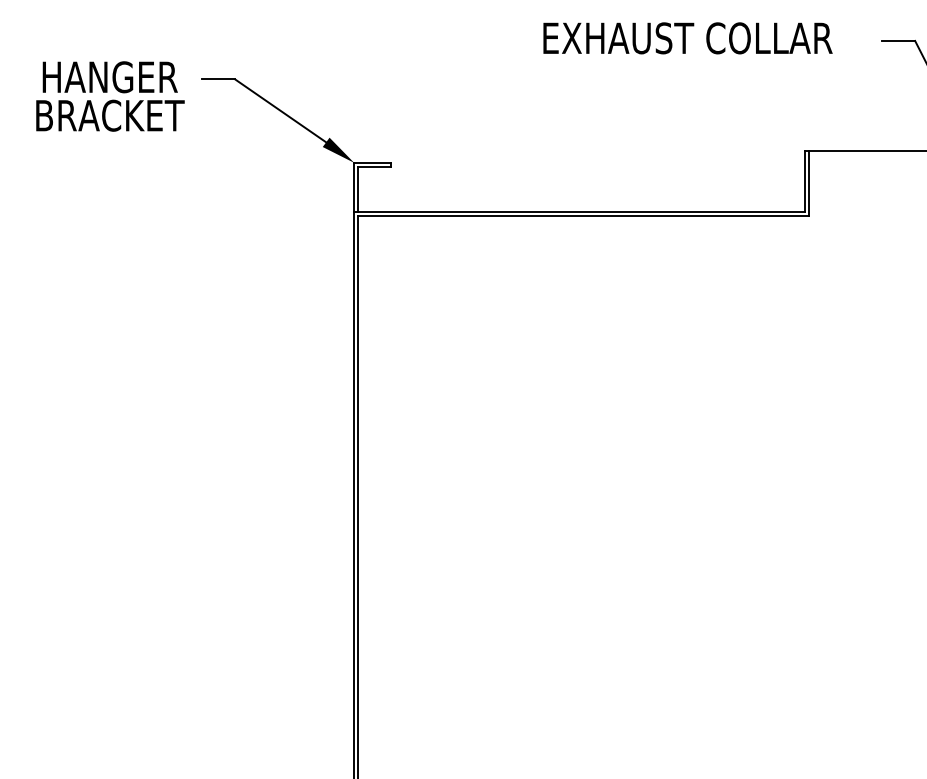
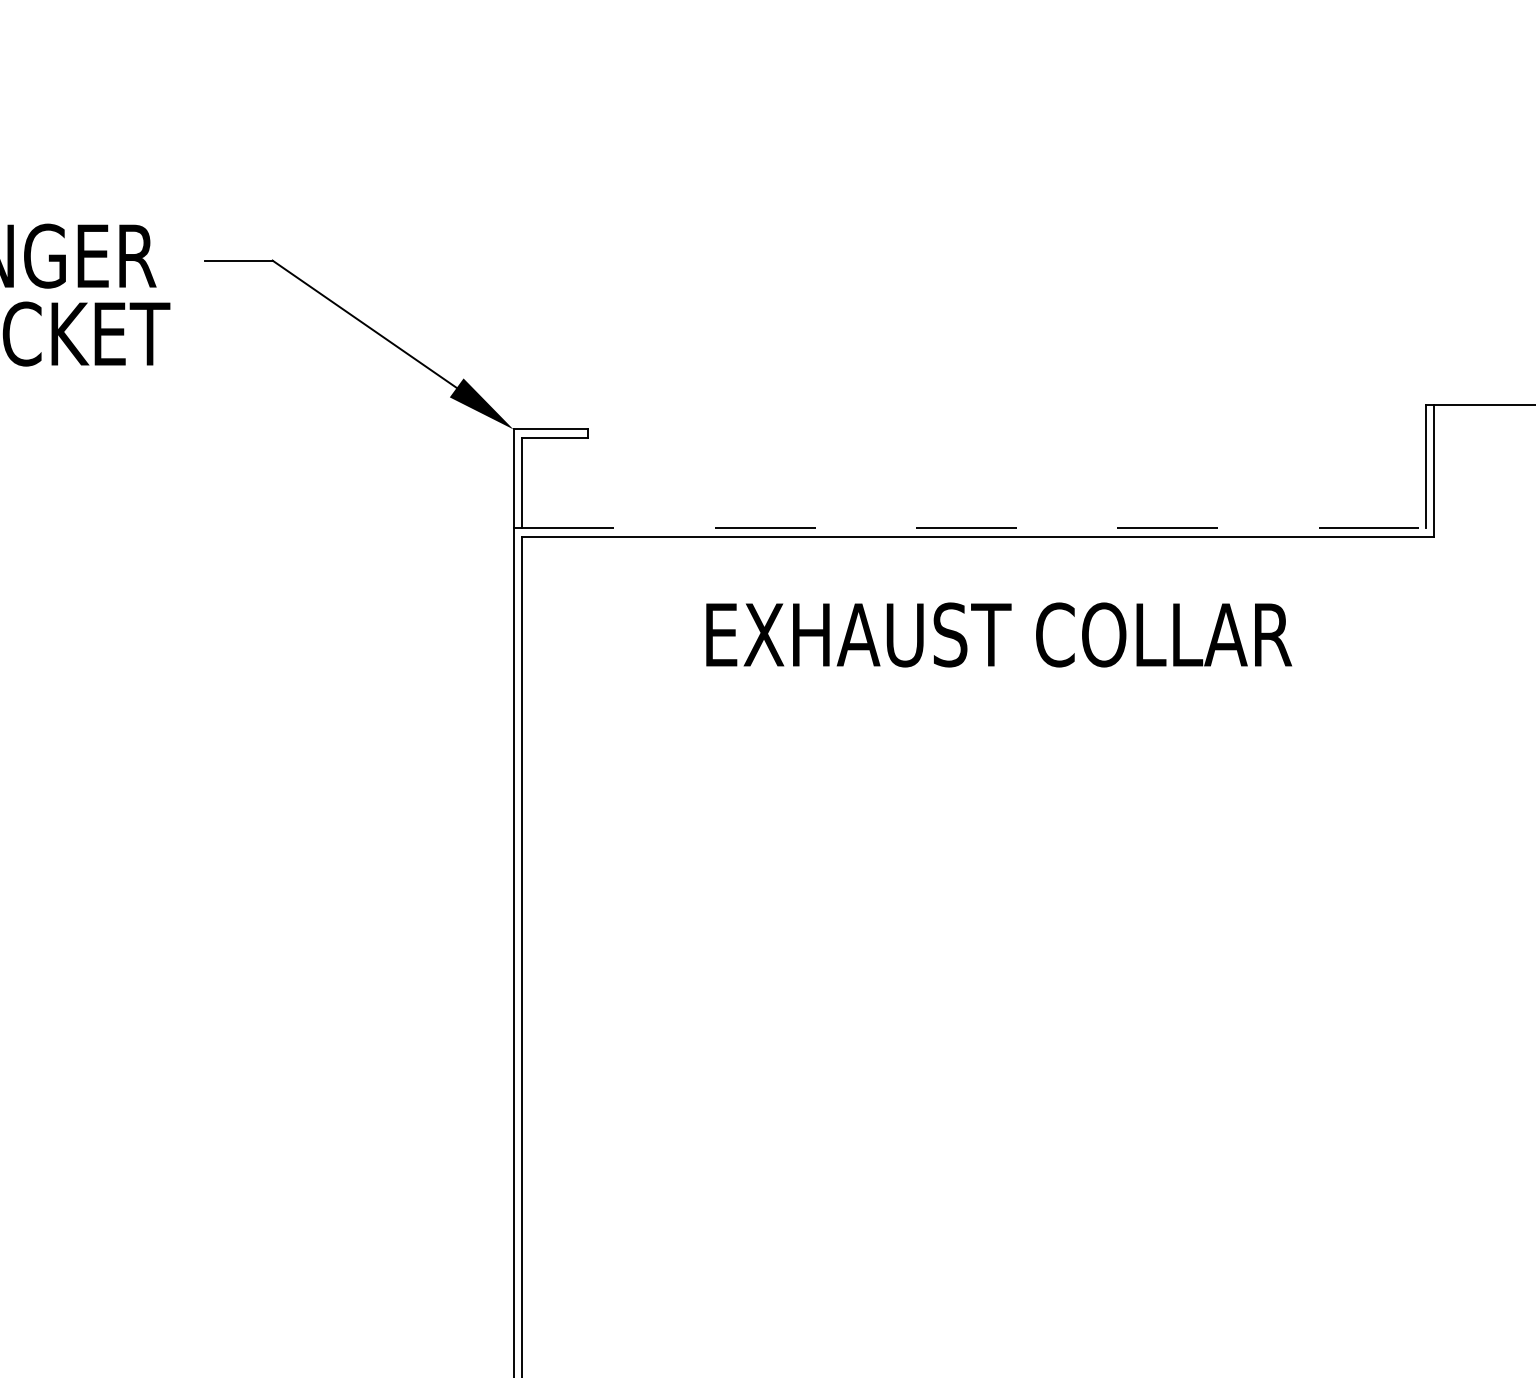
text: (687, 38) -> (998, 635), moved
line: (580, 211) -> (971, 527), solid -> dashed

